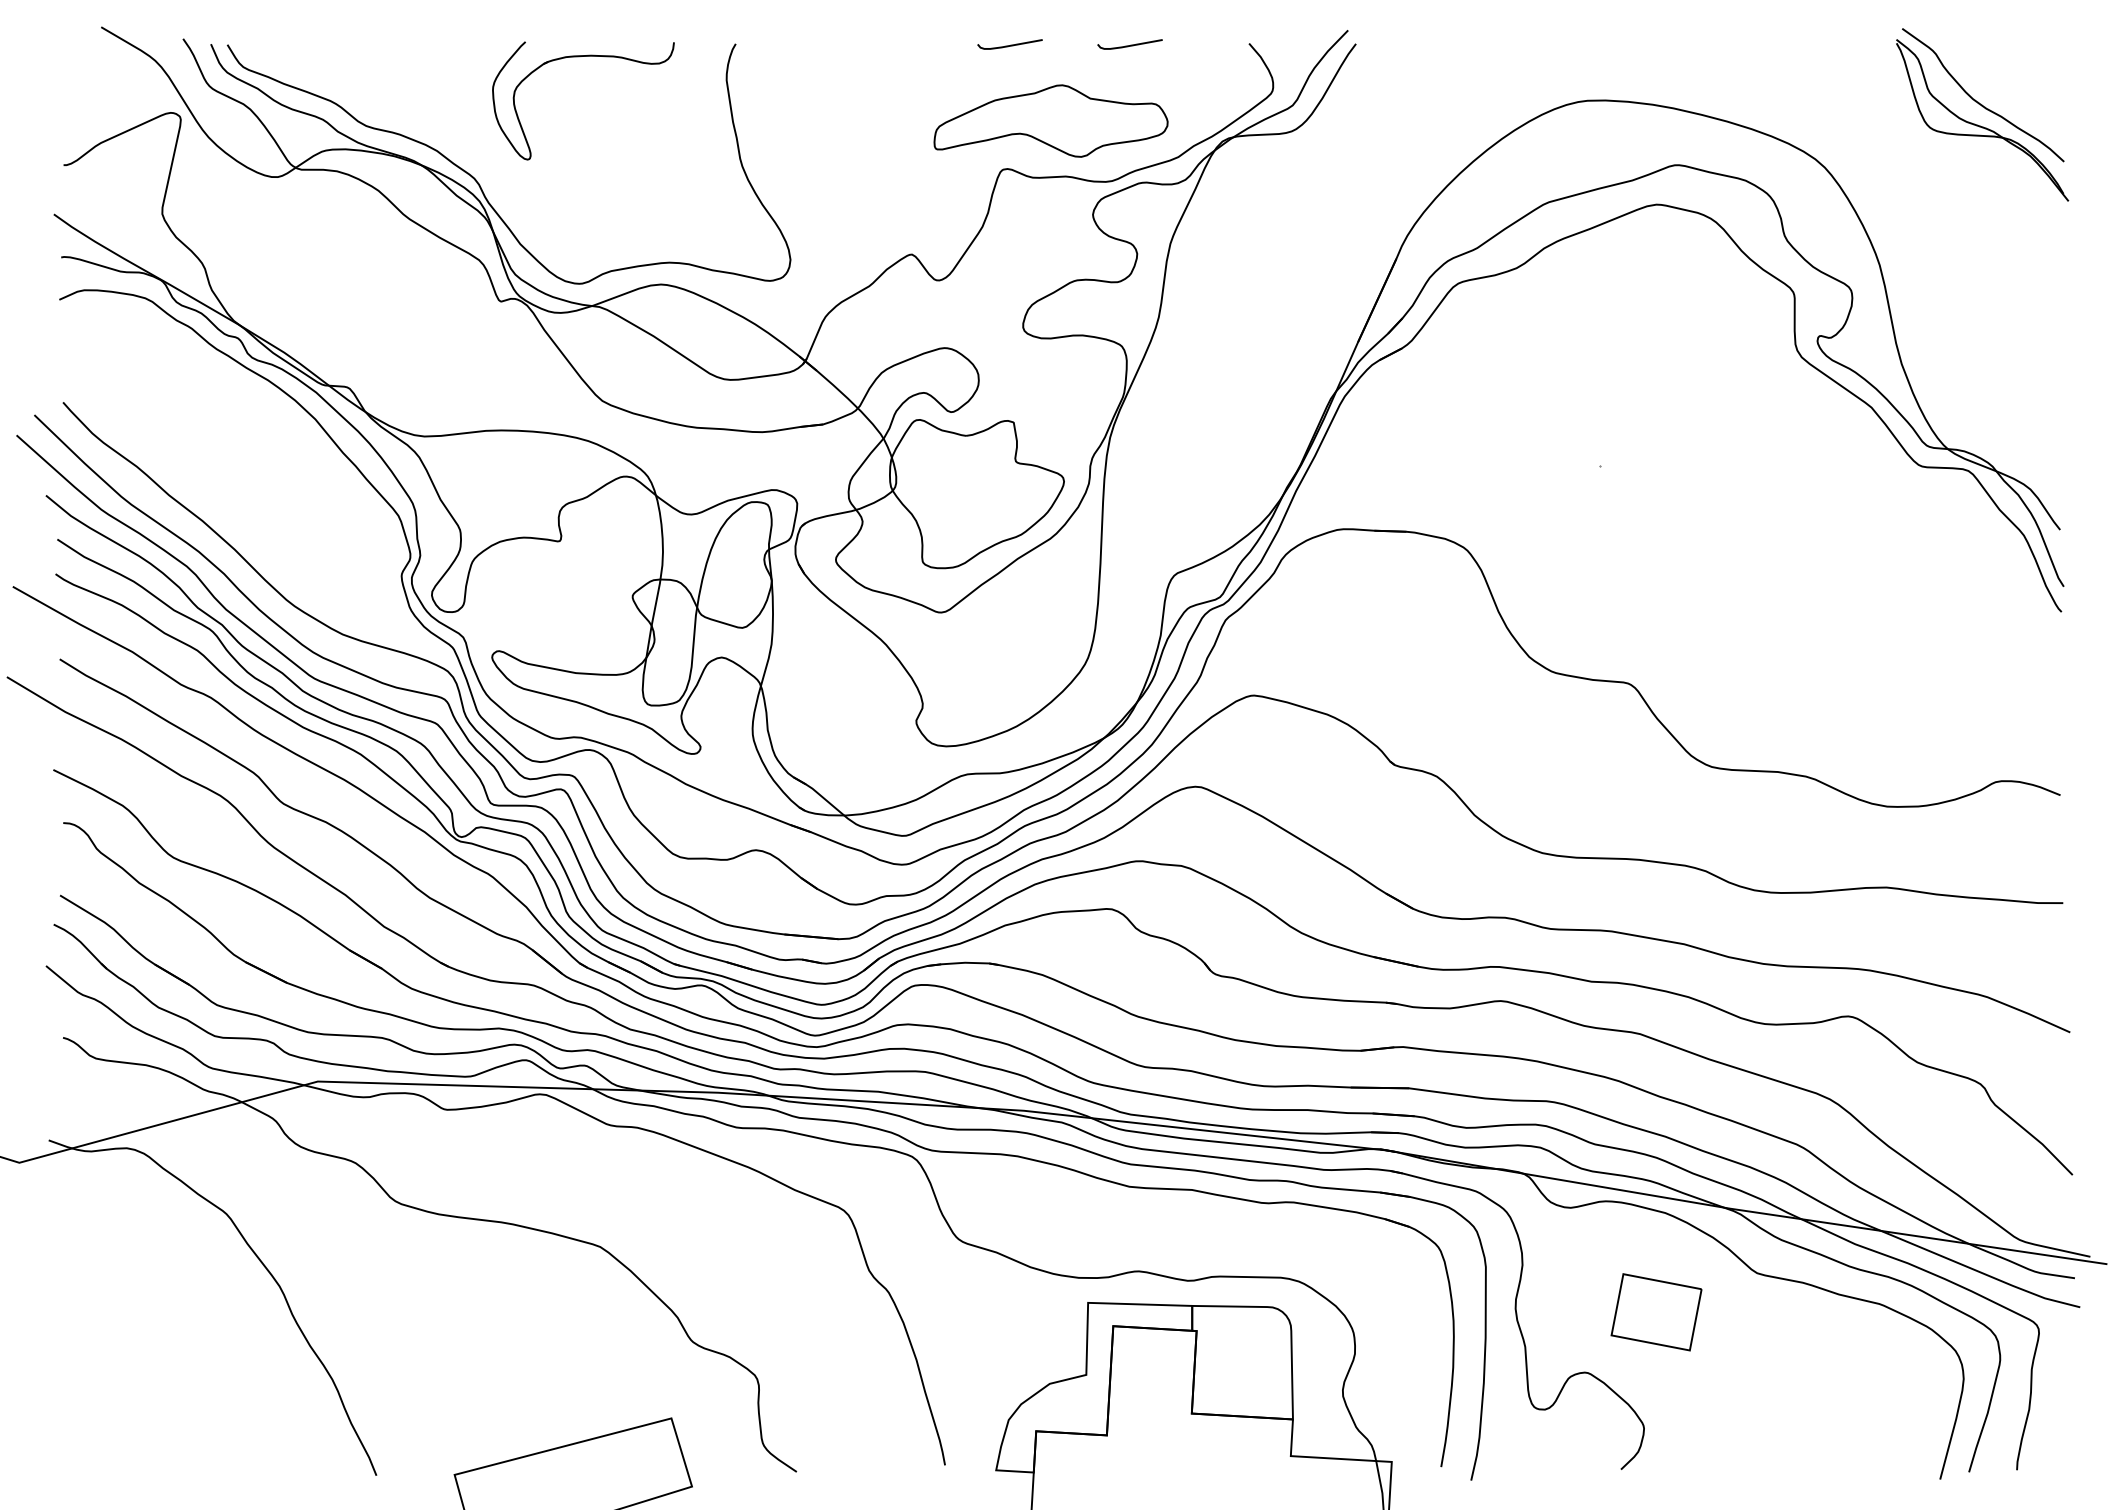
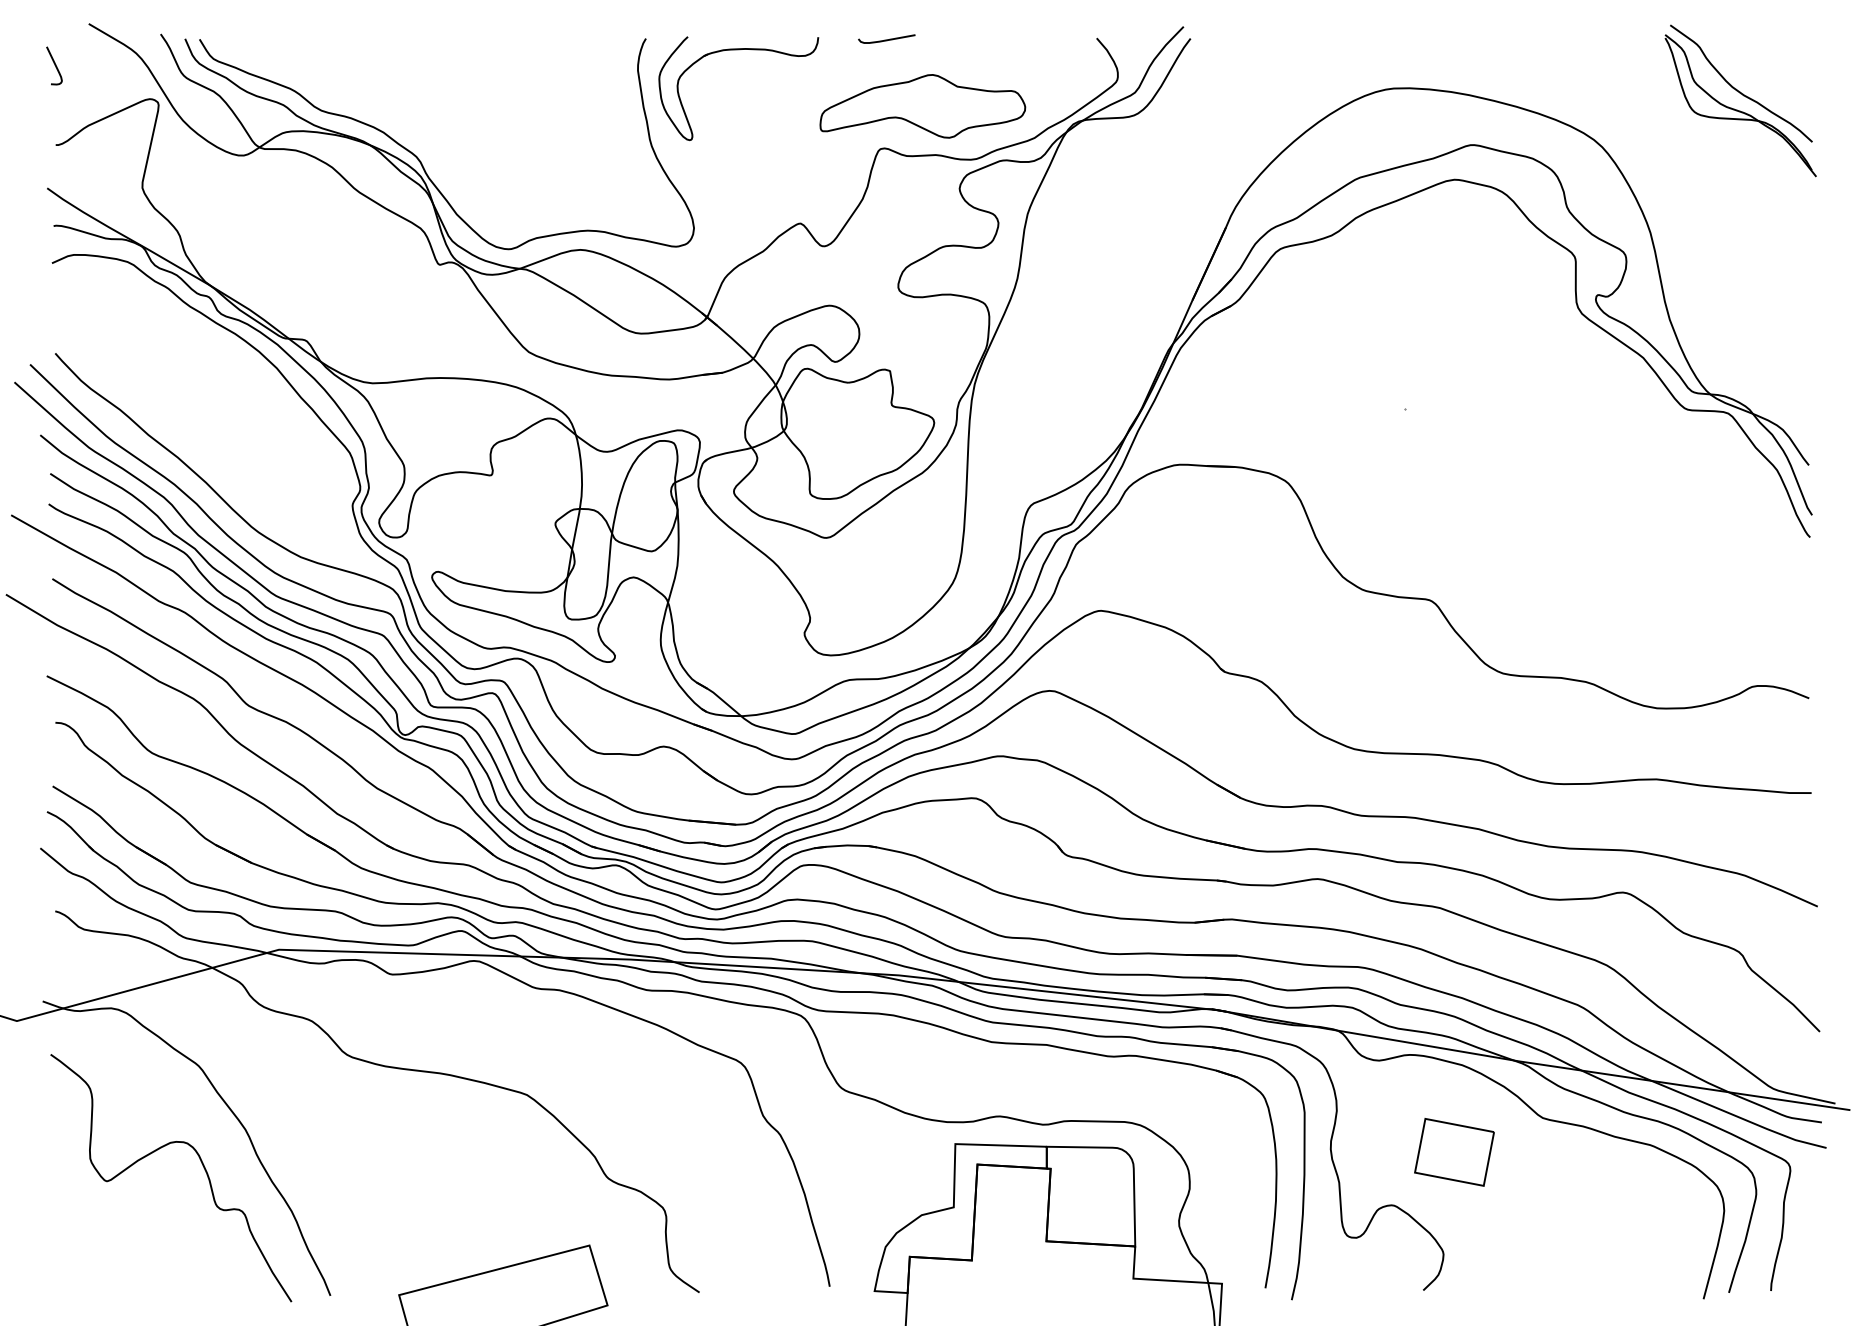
curve: (1130, 44) -> (992, 39), removed
part: (579, 57) -> (735, 50), moved
curve: (62, 74) -> (54, 65), added
curve: (179, 1310) -> (157, 1150), added

